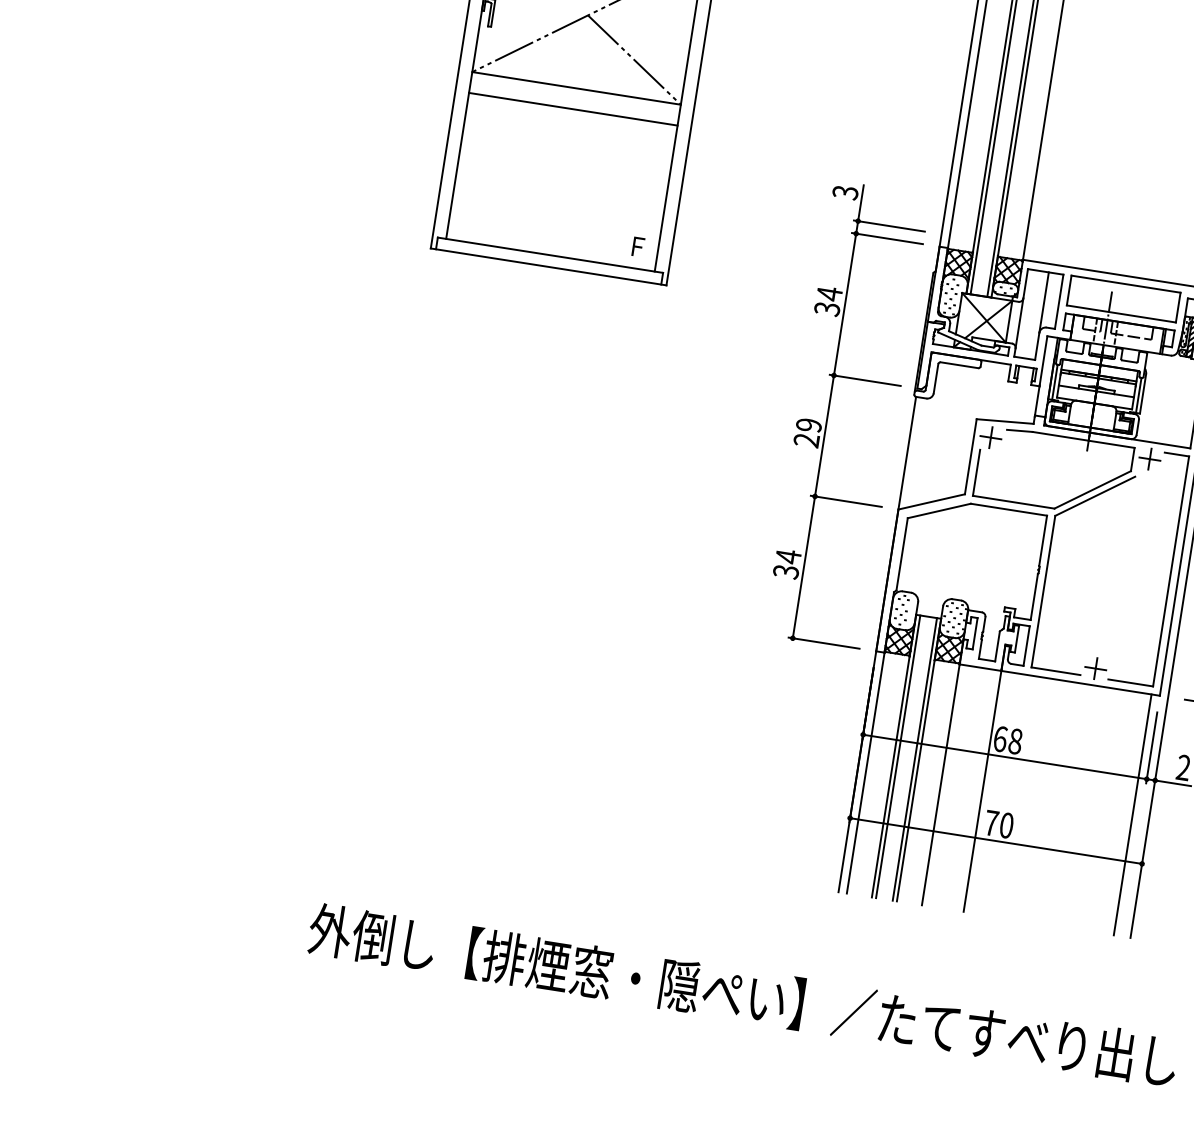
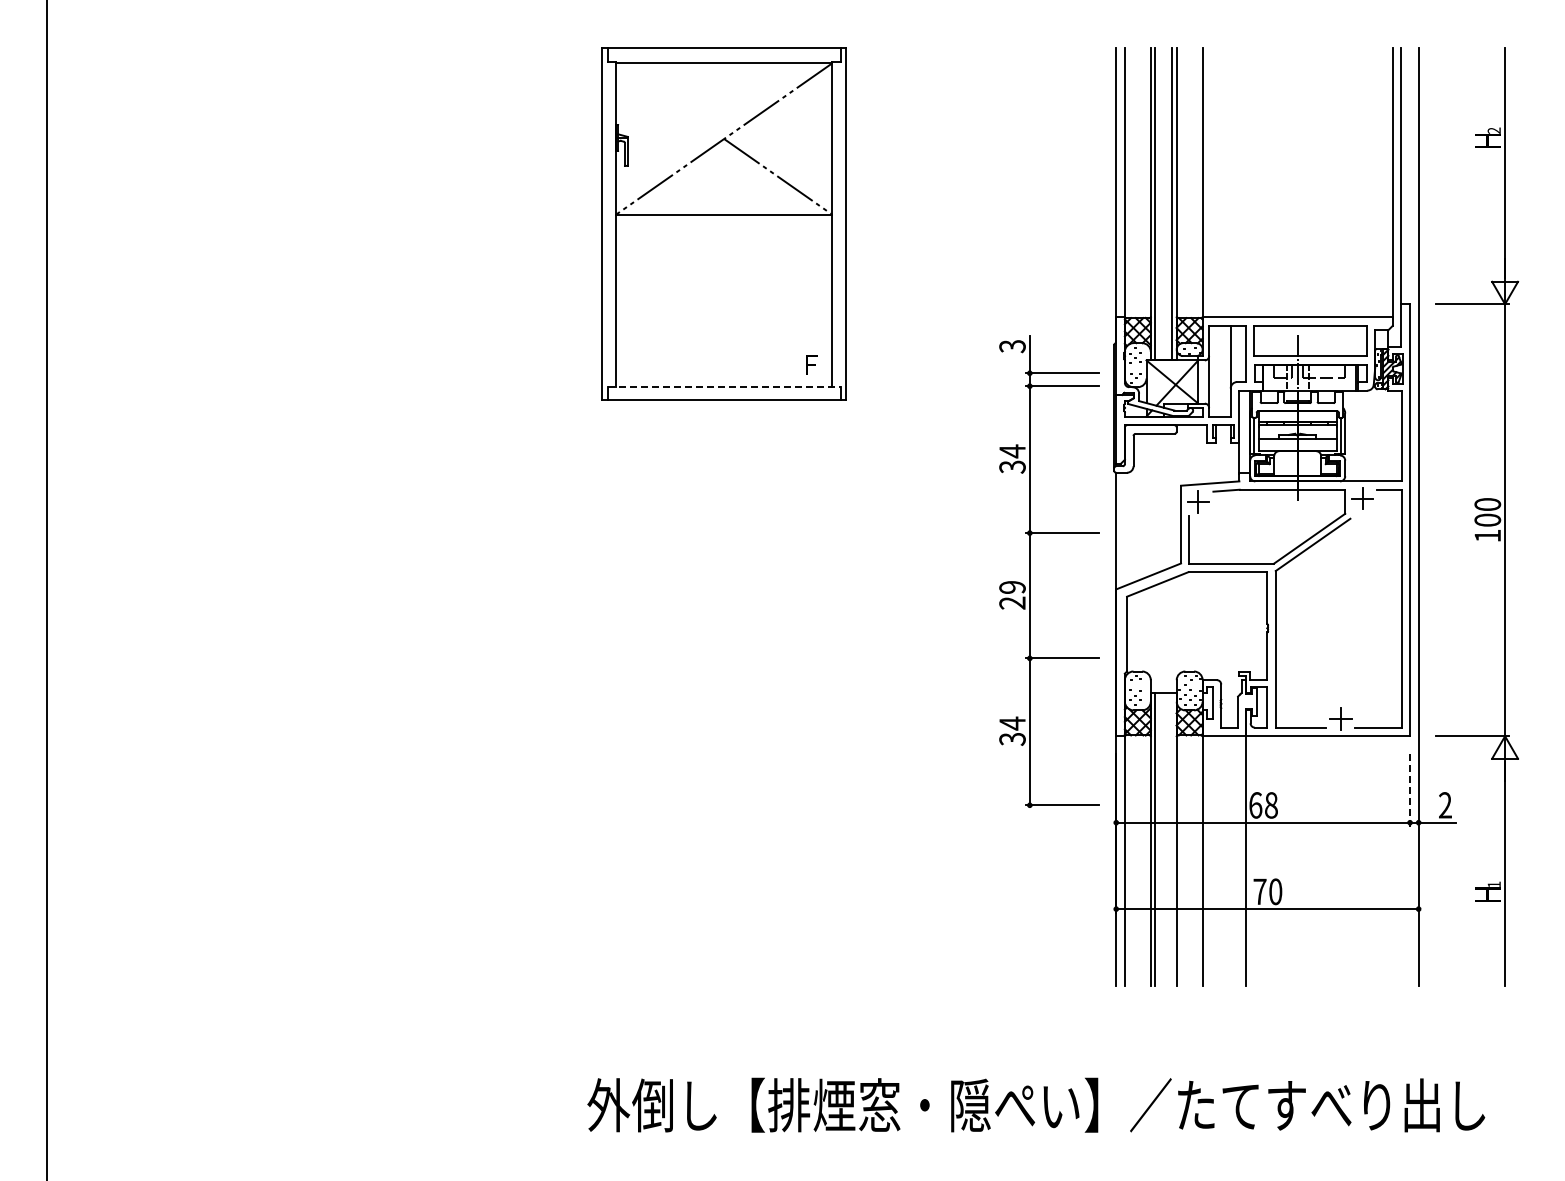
line: (573, 109) -> (724, 236), removed
line: (550, 255) -> (724, 387), solid -> dashed
part: (828, 412) -> (1030, 571), moved
line: (1152, 748) -> (1410, 790), solid -> dashed
line: (914, 759) -> (1172, 839), removed
line: (1132, 814) -> (1401, 860), removed

